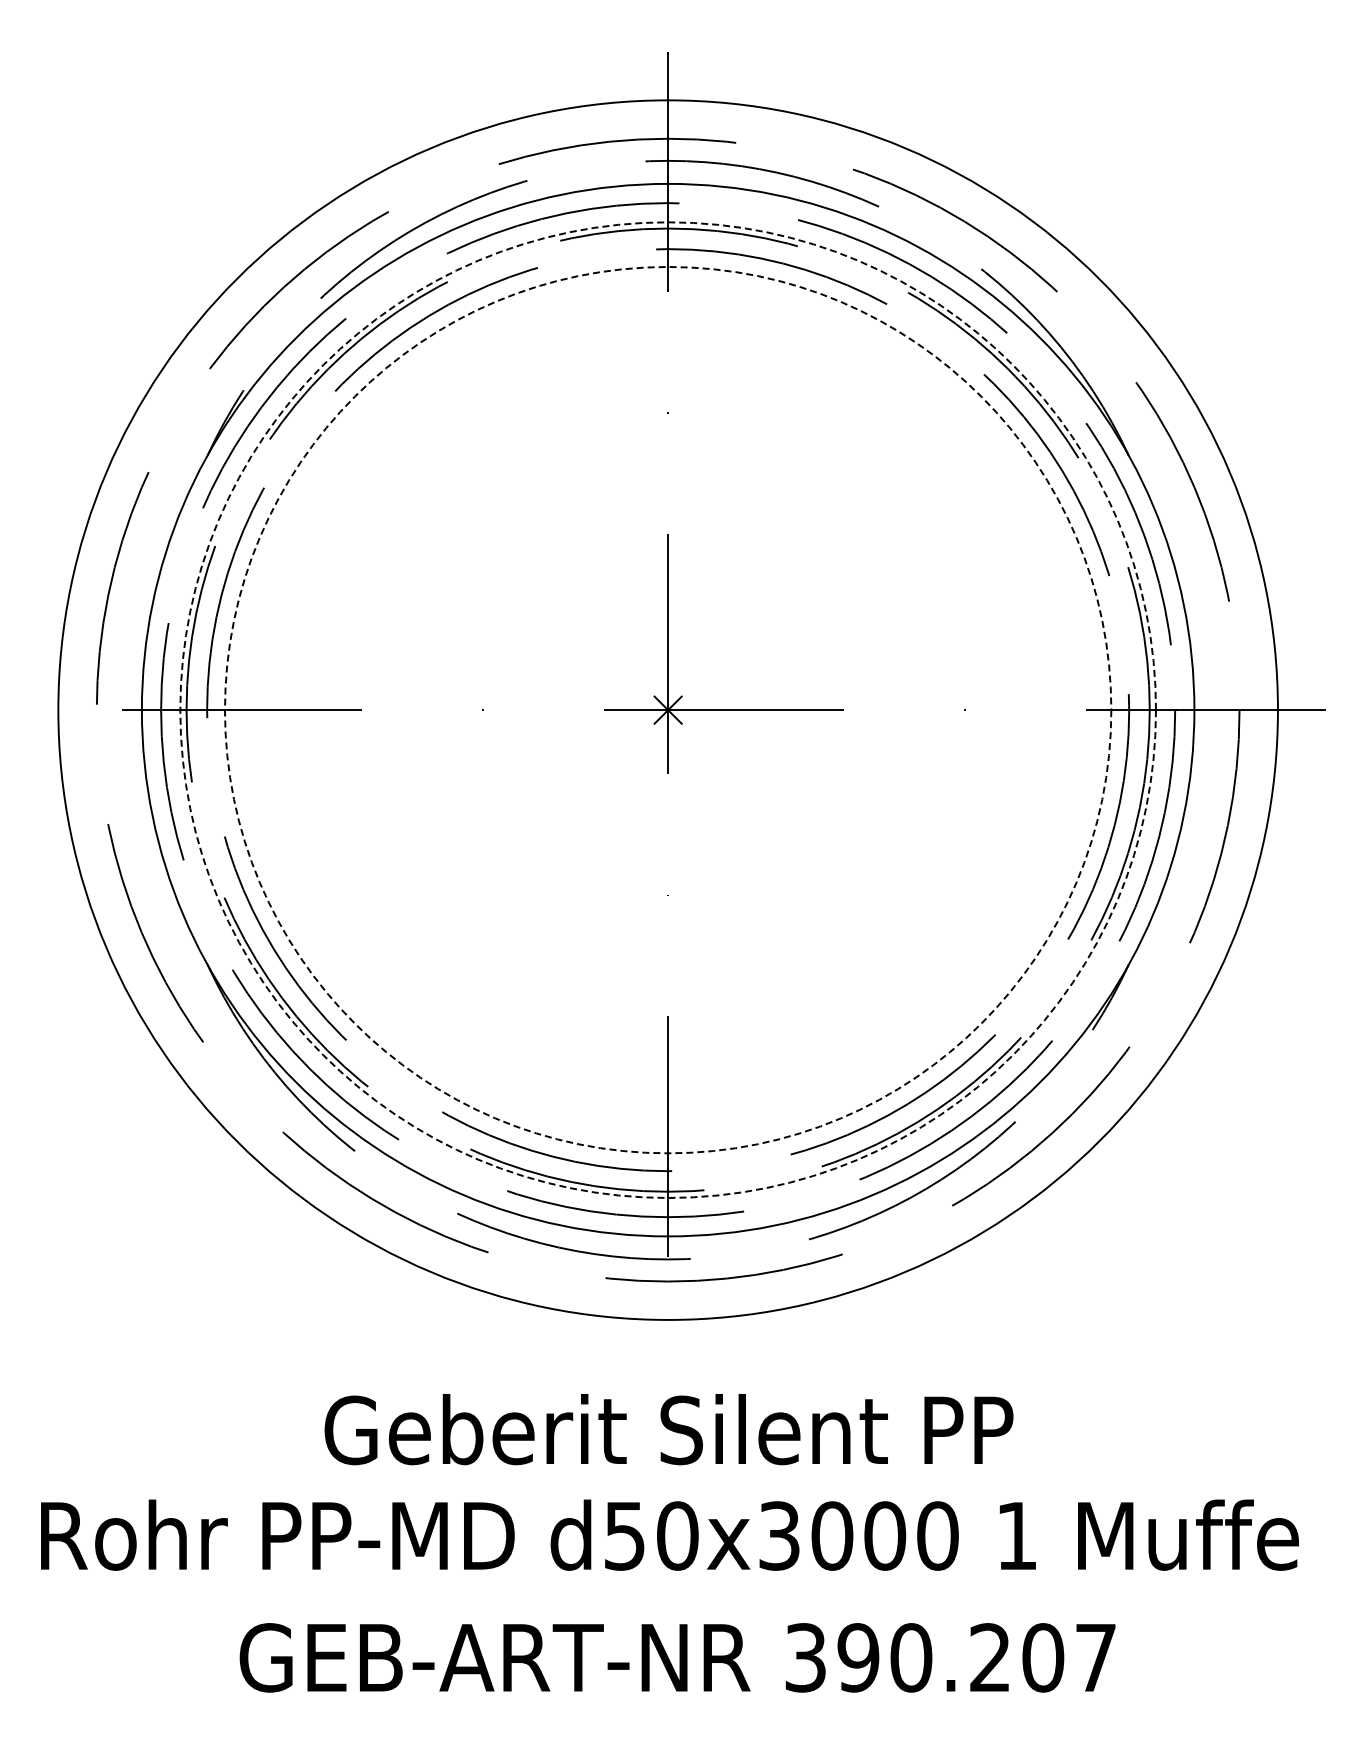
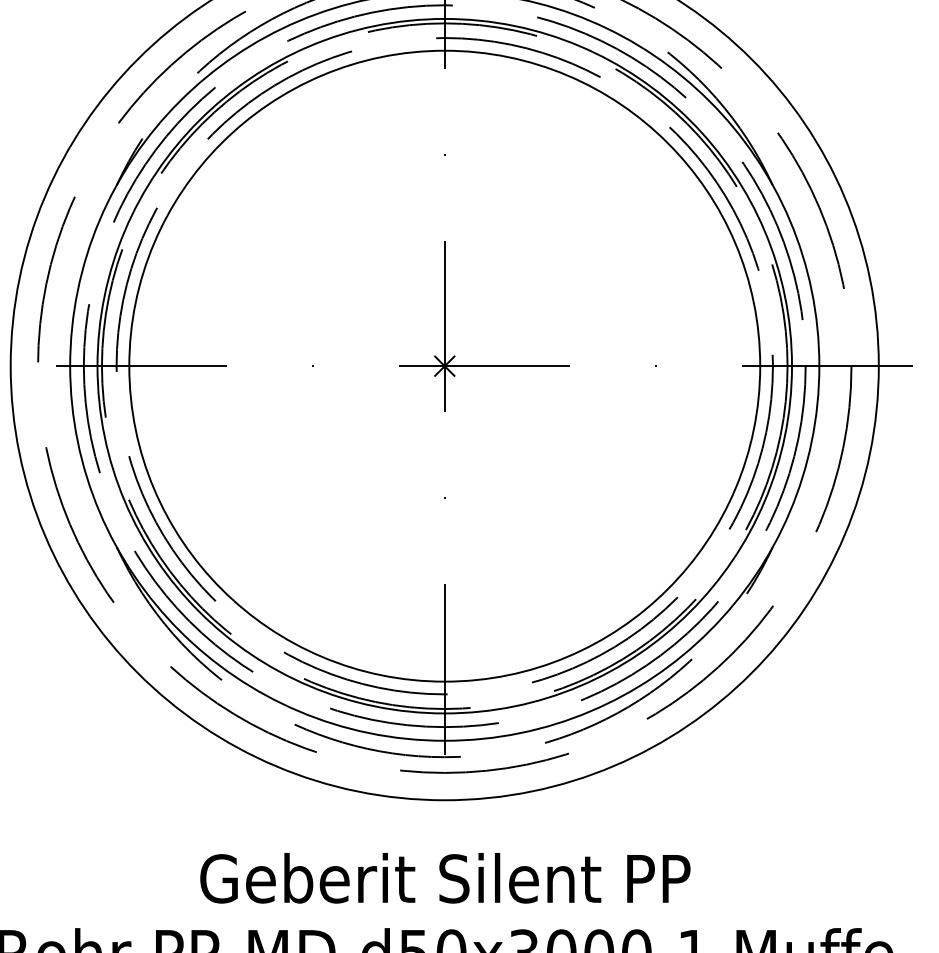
circle: (667, 709) -> (444, 365), dashed -> solid
circle: (668, 709) -> (445, 365), dashed -> solid

